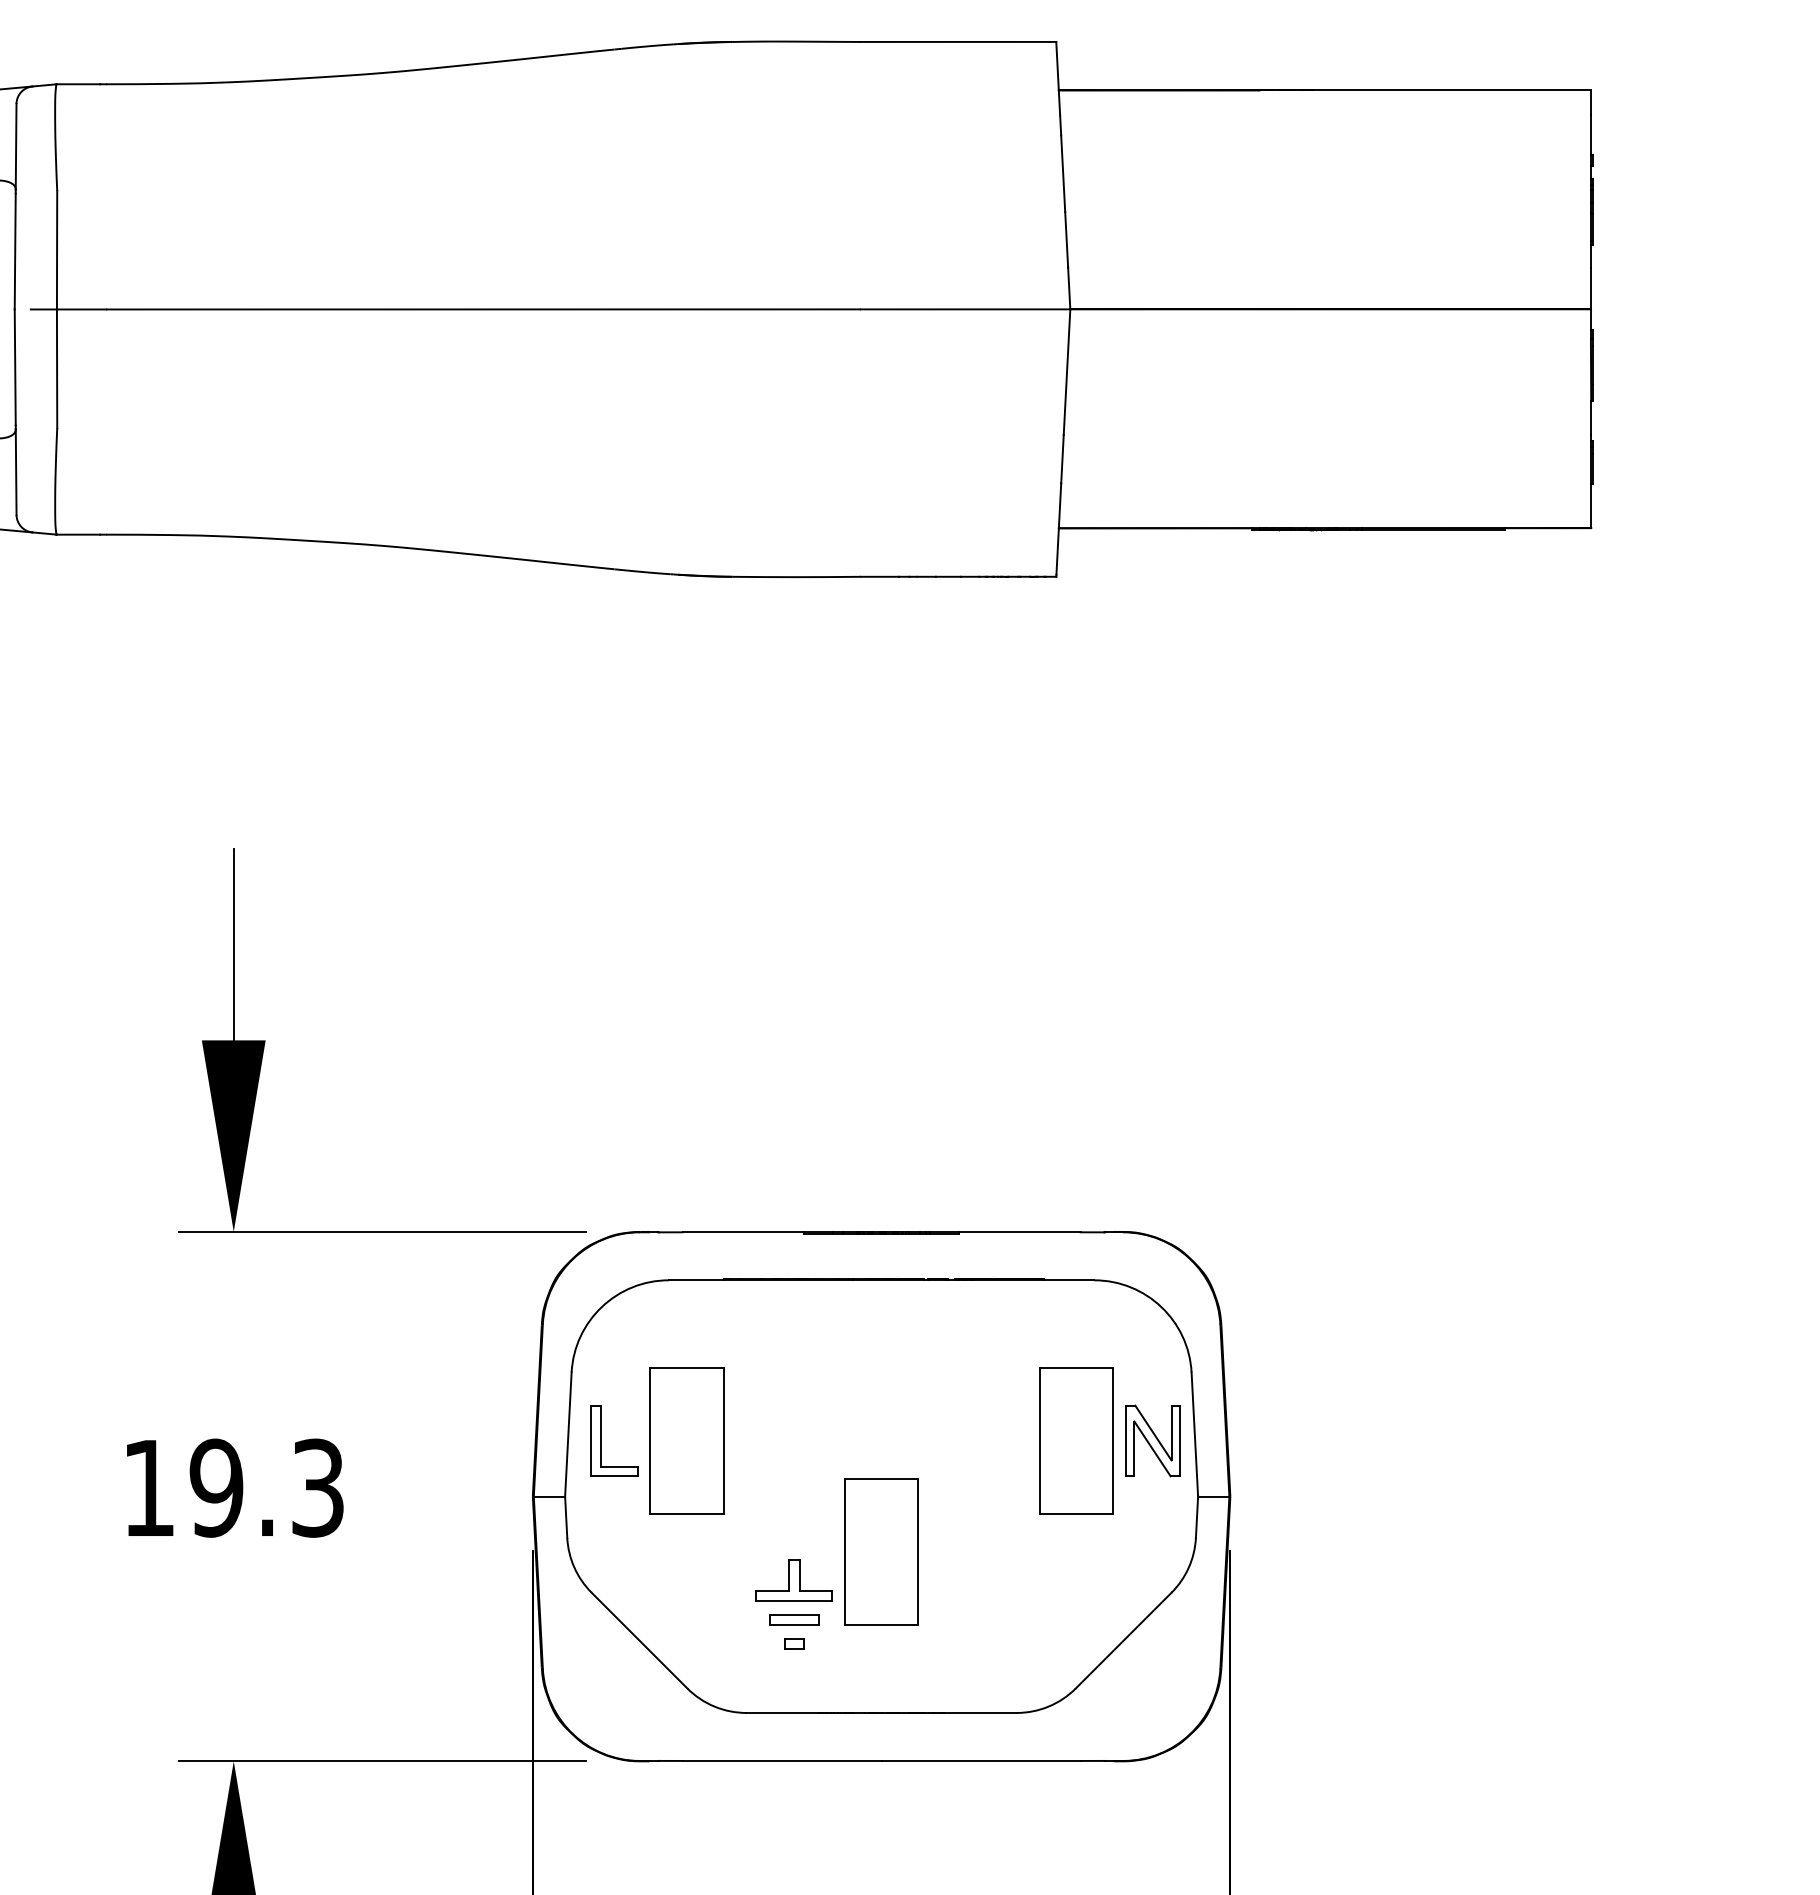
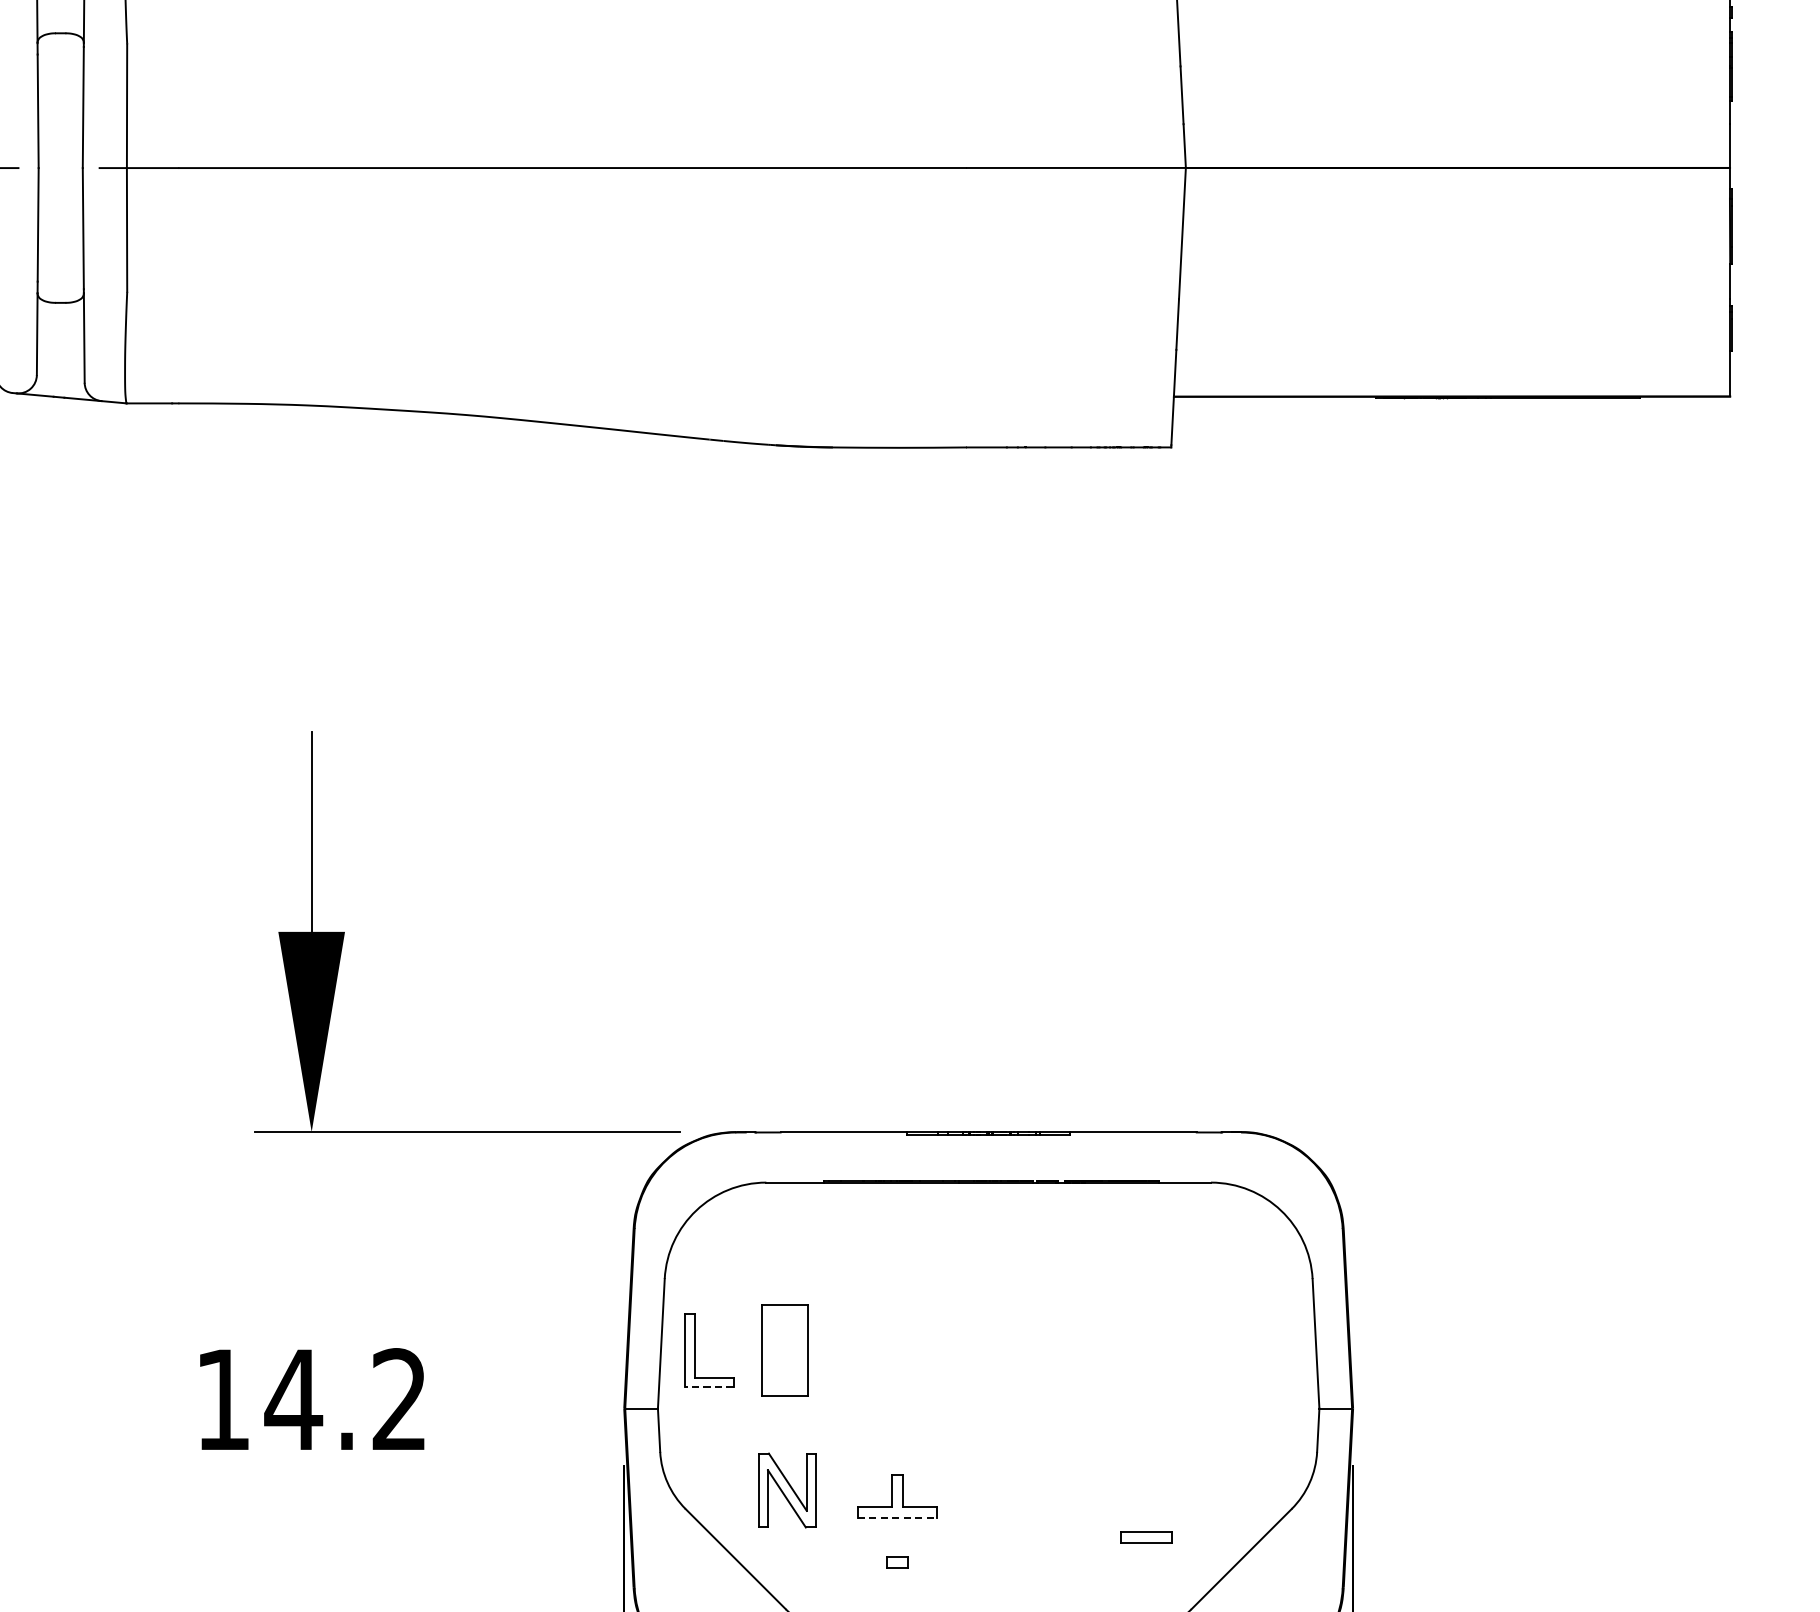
part: (686, 1440) -> (784, 1350), size x0.6
part: (1076, 1440) -> (1192, 1350), removed
part: (1152, 1440) -> (786, 1490), moved
line: (613, 1476) -> (708, 1387), solid -> dashed
text: (265, 1487) -> (344, 1399), 19.3 -> 14.2
part: (881, 1551) -> (988, 1466), removed
line: (794, 1601) -> (897, 1518), solid -> dashed
part: (794, 1619) -> (1146, 1537), moved

